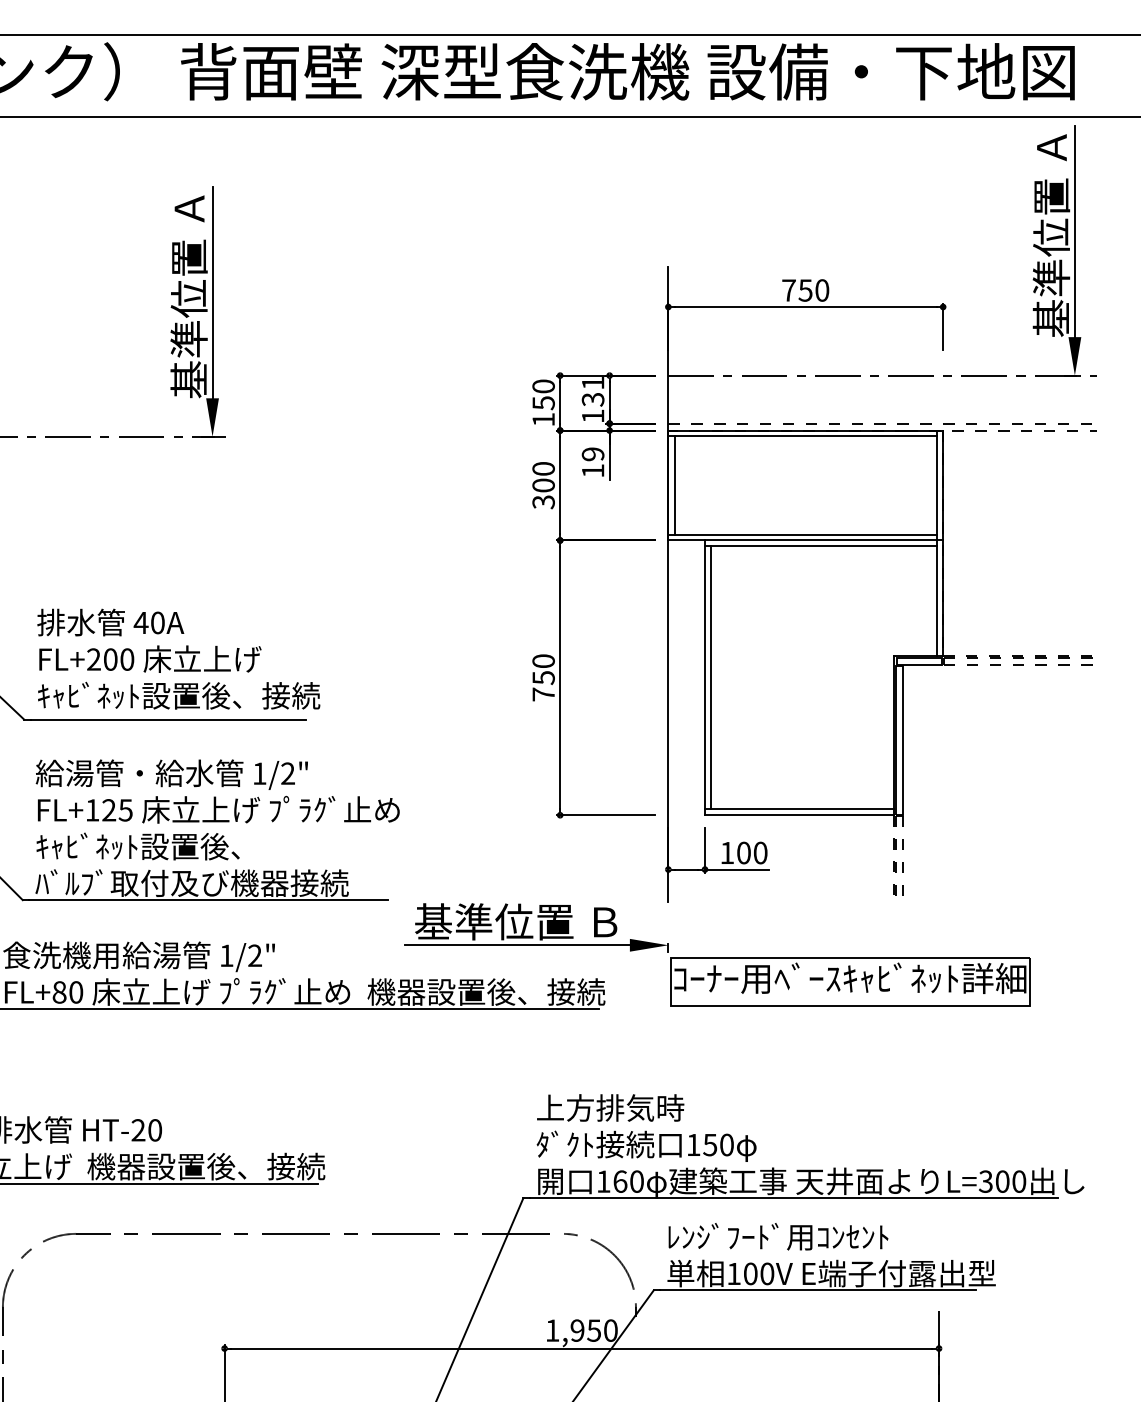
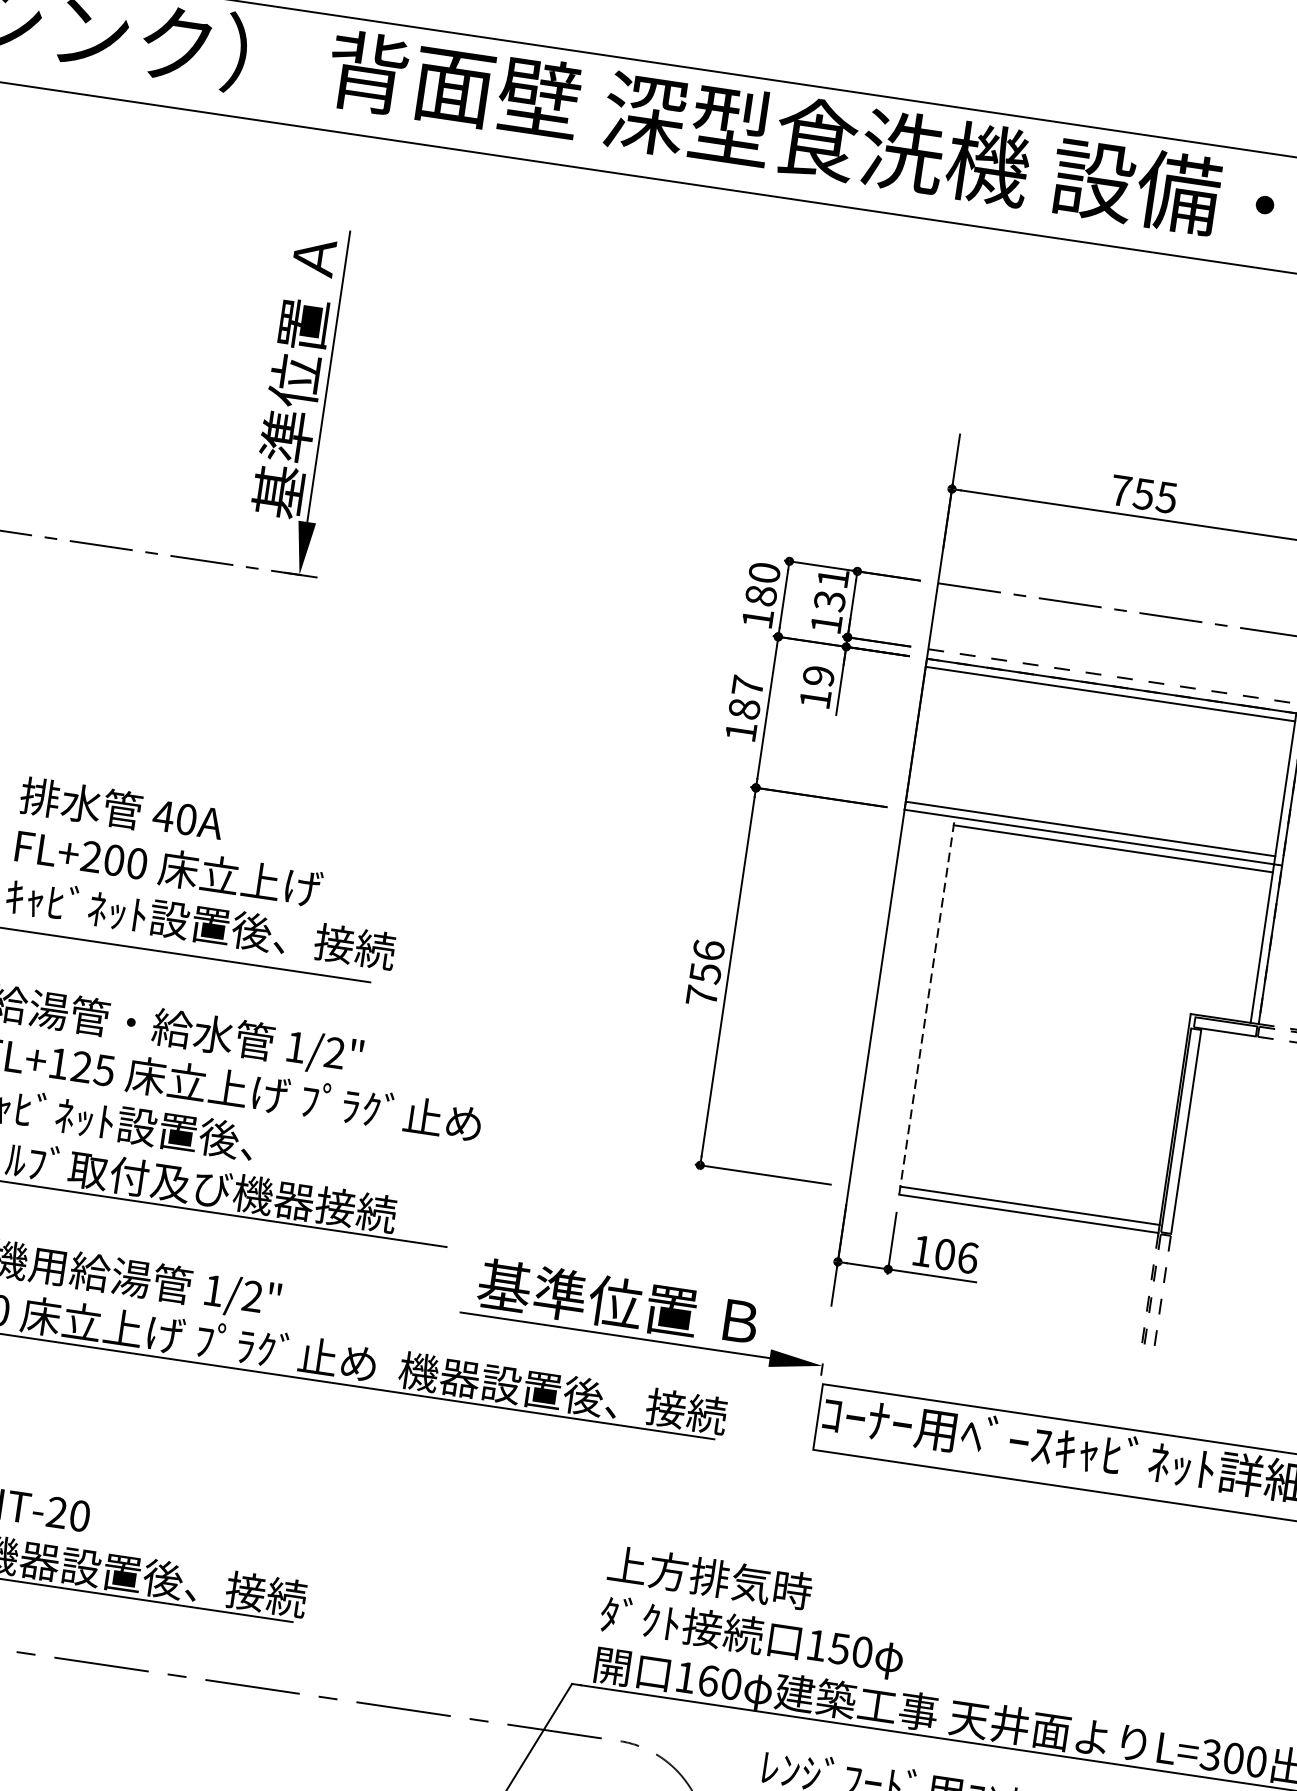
text: (822, 290) -> (1167, 497), 750 -> 755
text: (543, 403) -> (760, 596), 150 -> 180
text: (543, 485) -> (744, 708), 300 -> 187
line: (674, 485) -> (924, 735), removed
text: (543, 660) -> (708, 949), 750 -> 756
line: (704, 677) -> (926, 1005), solid -> dashed
line: (710, 677) -> (934, 1006), removed
text: (760, 852) -> (967, 1257), 100 -> 106

